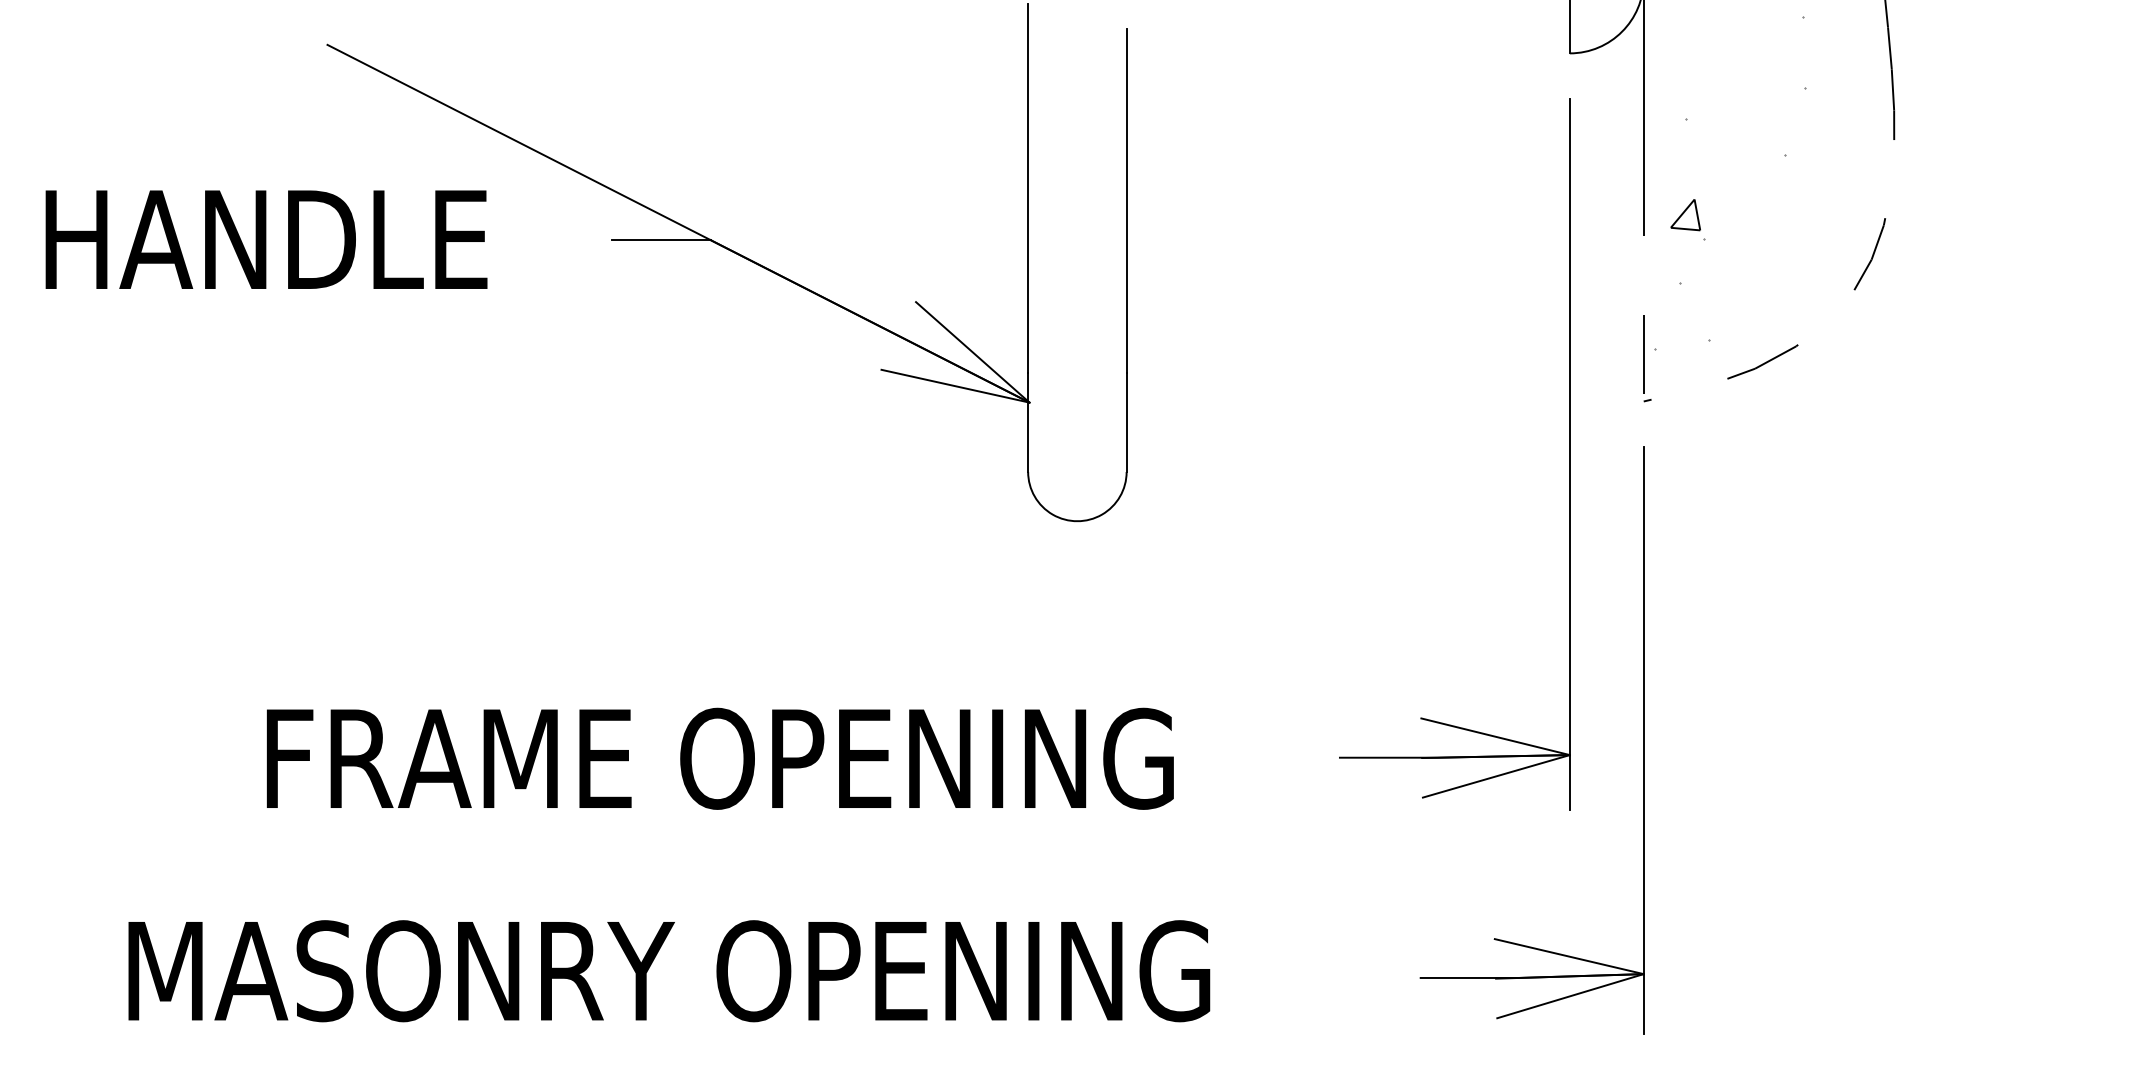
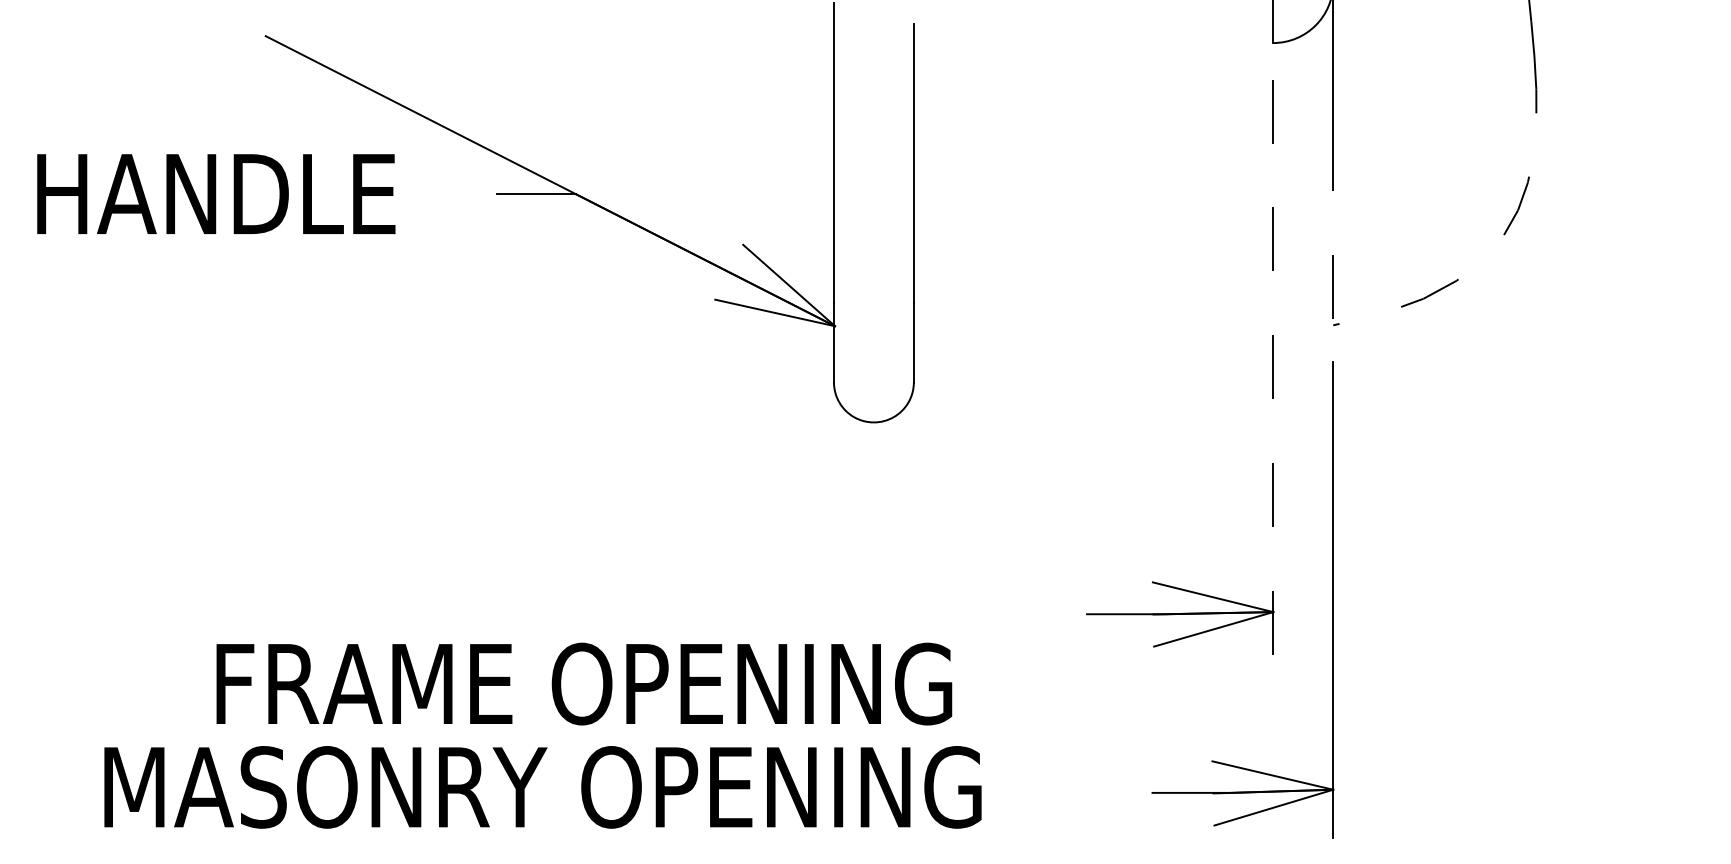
hatch: (1730, 183) -> (1403, 148), removed
line: (1569, 454) -> (1273, 368), solid -> dashed
text: (720, 758) -> (584, 683), moved

